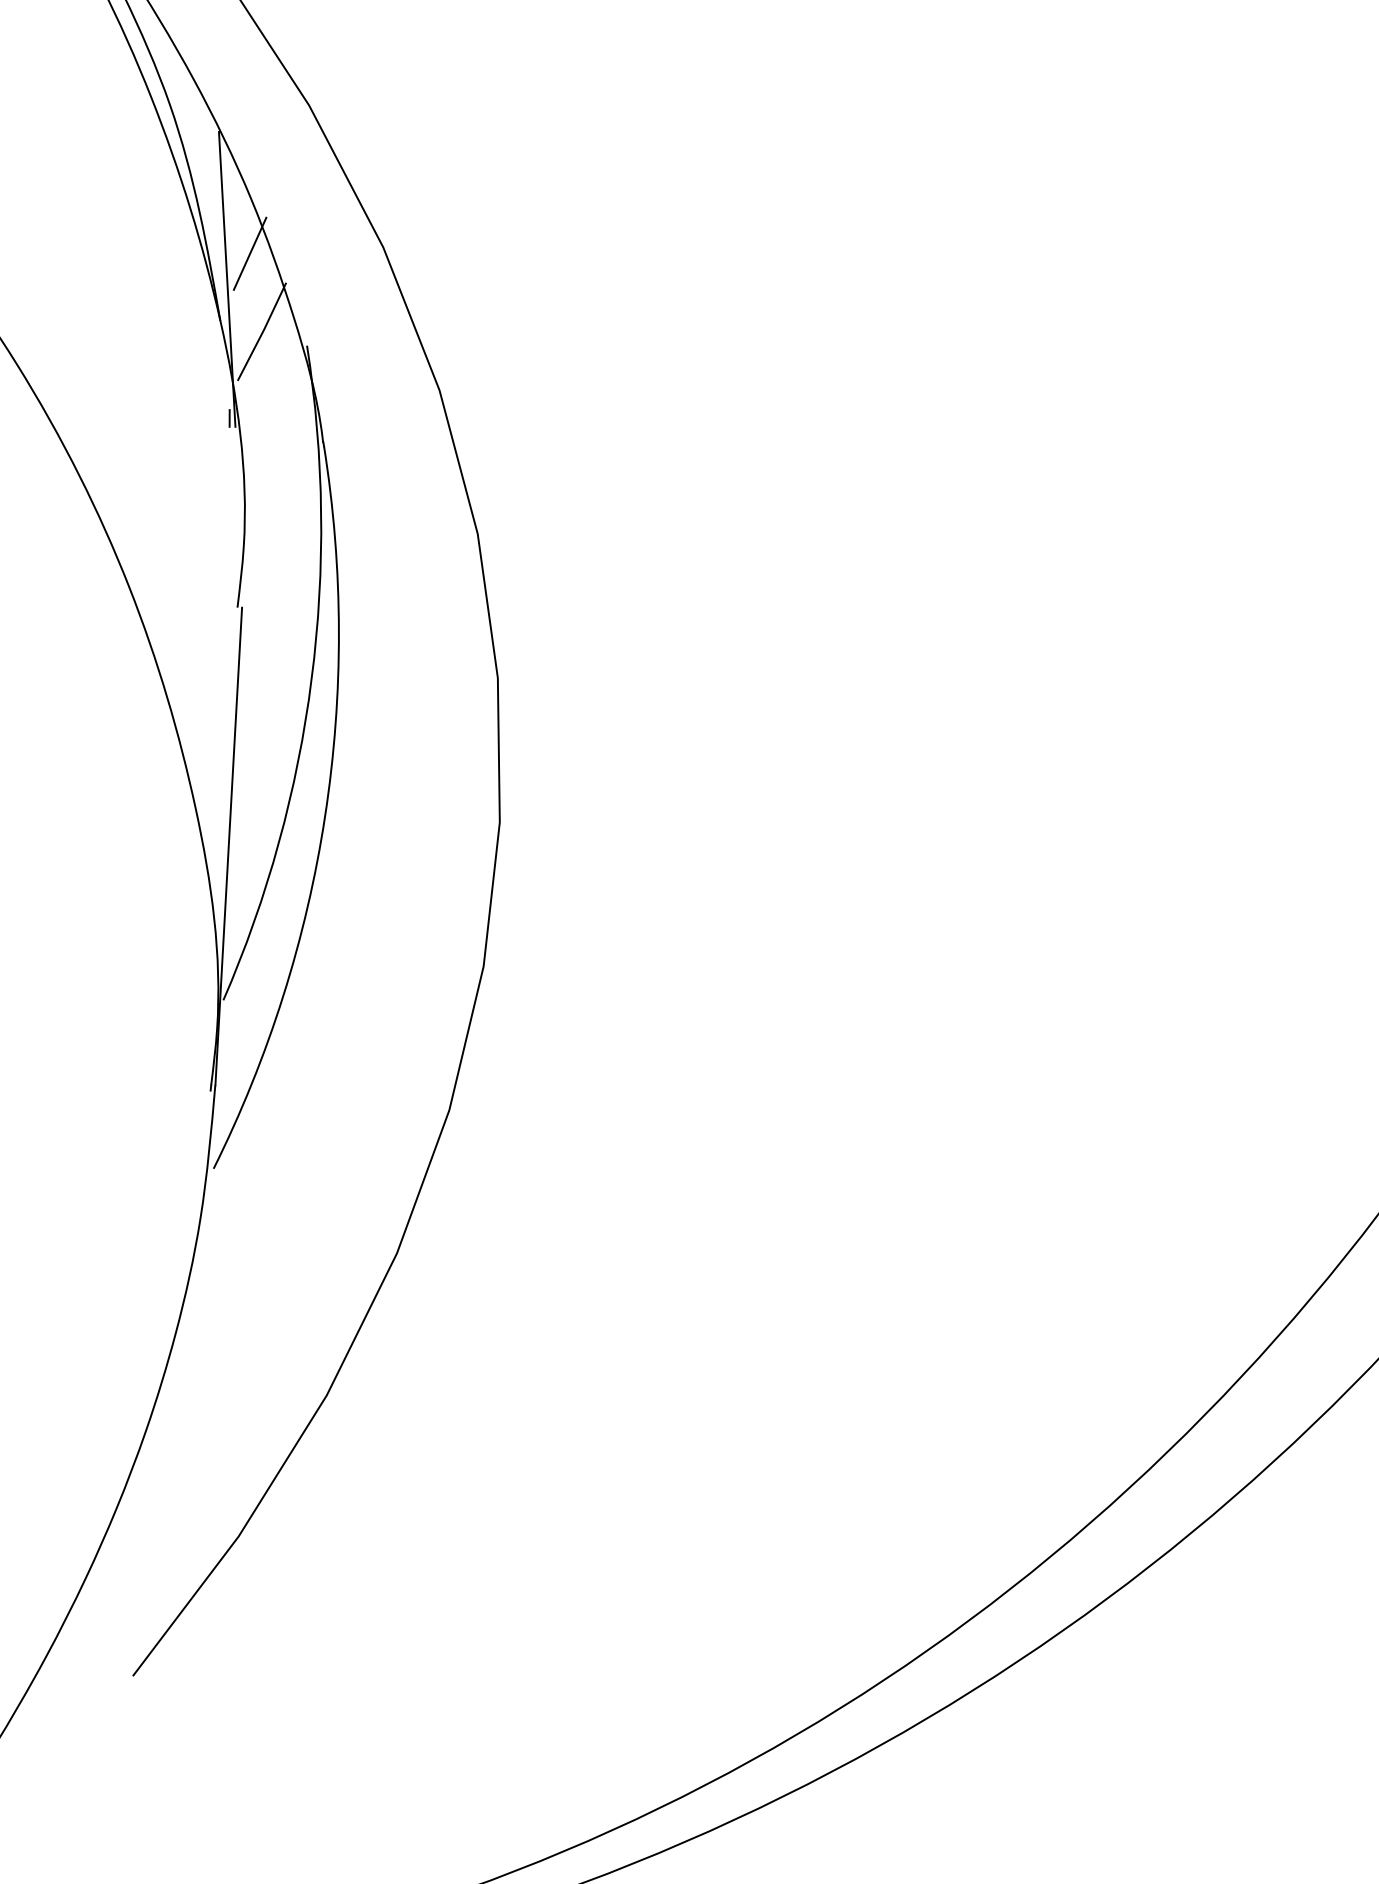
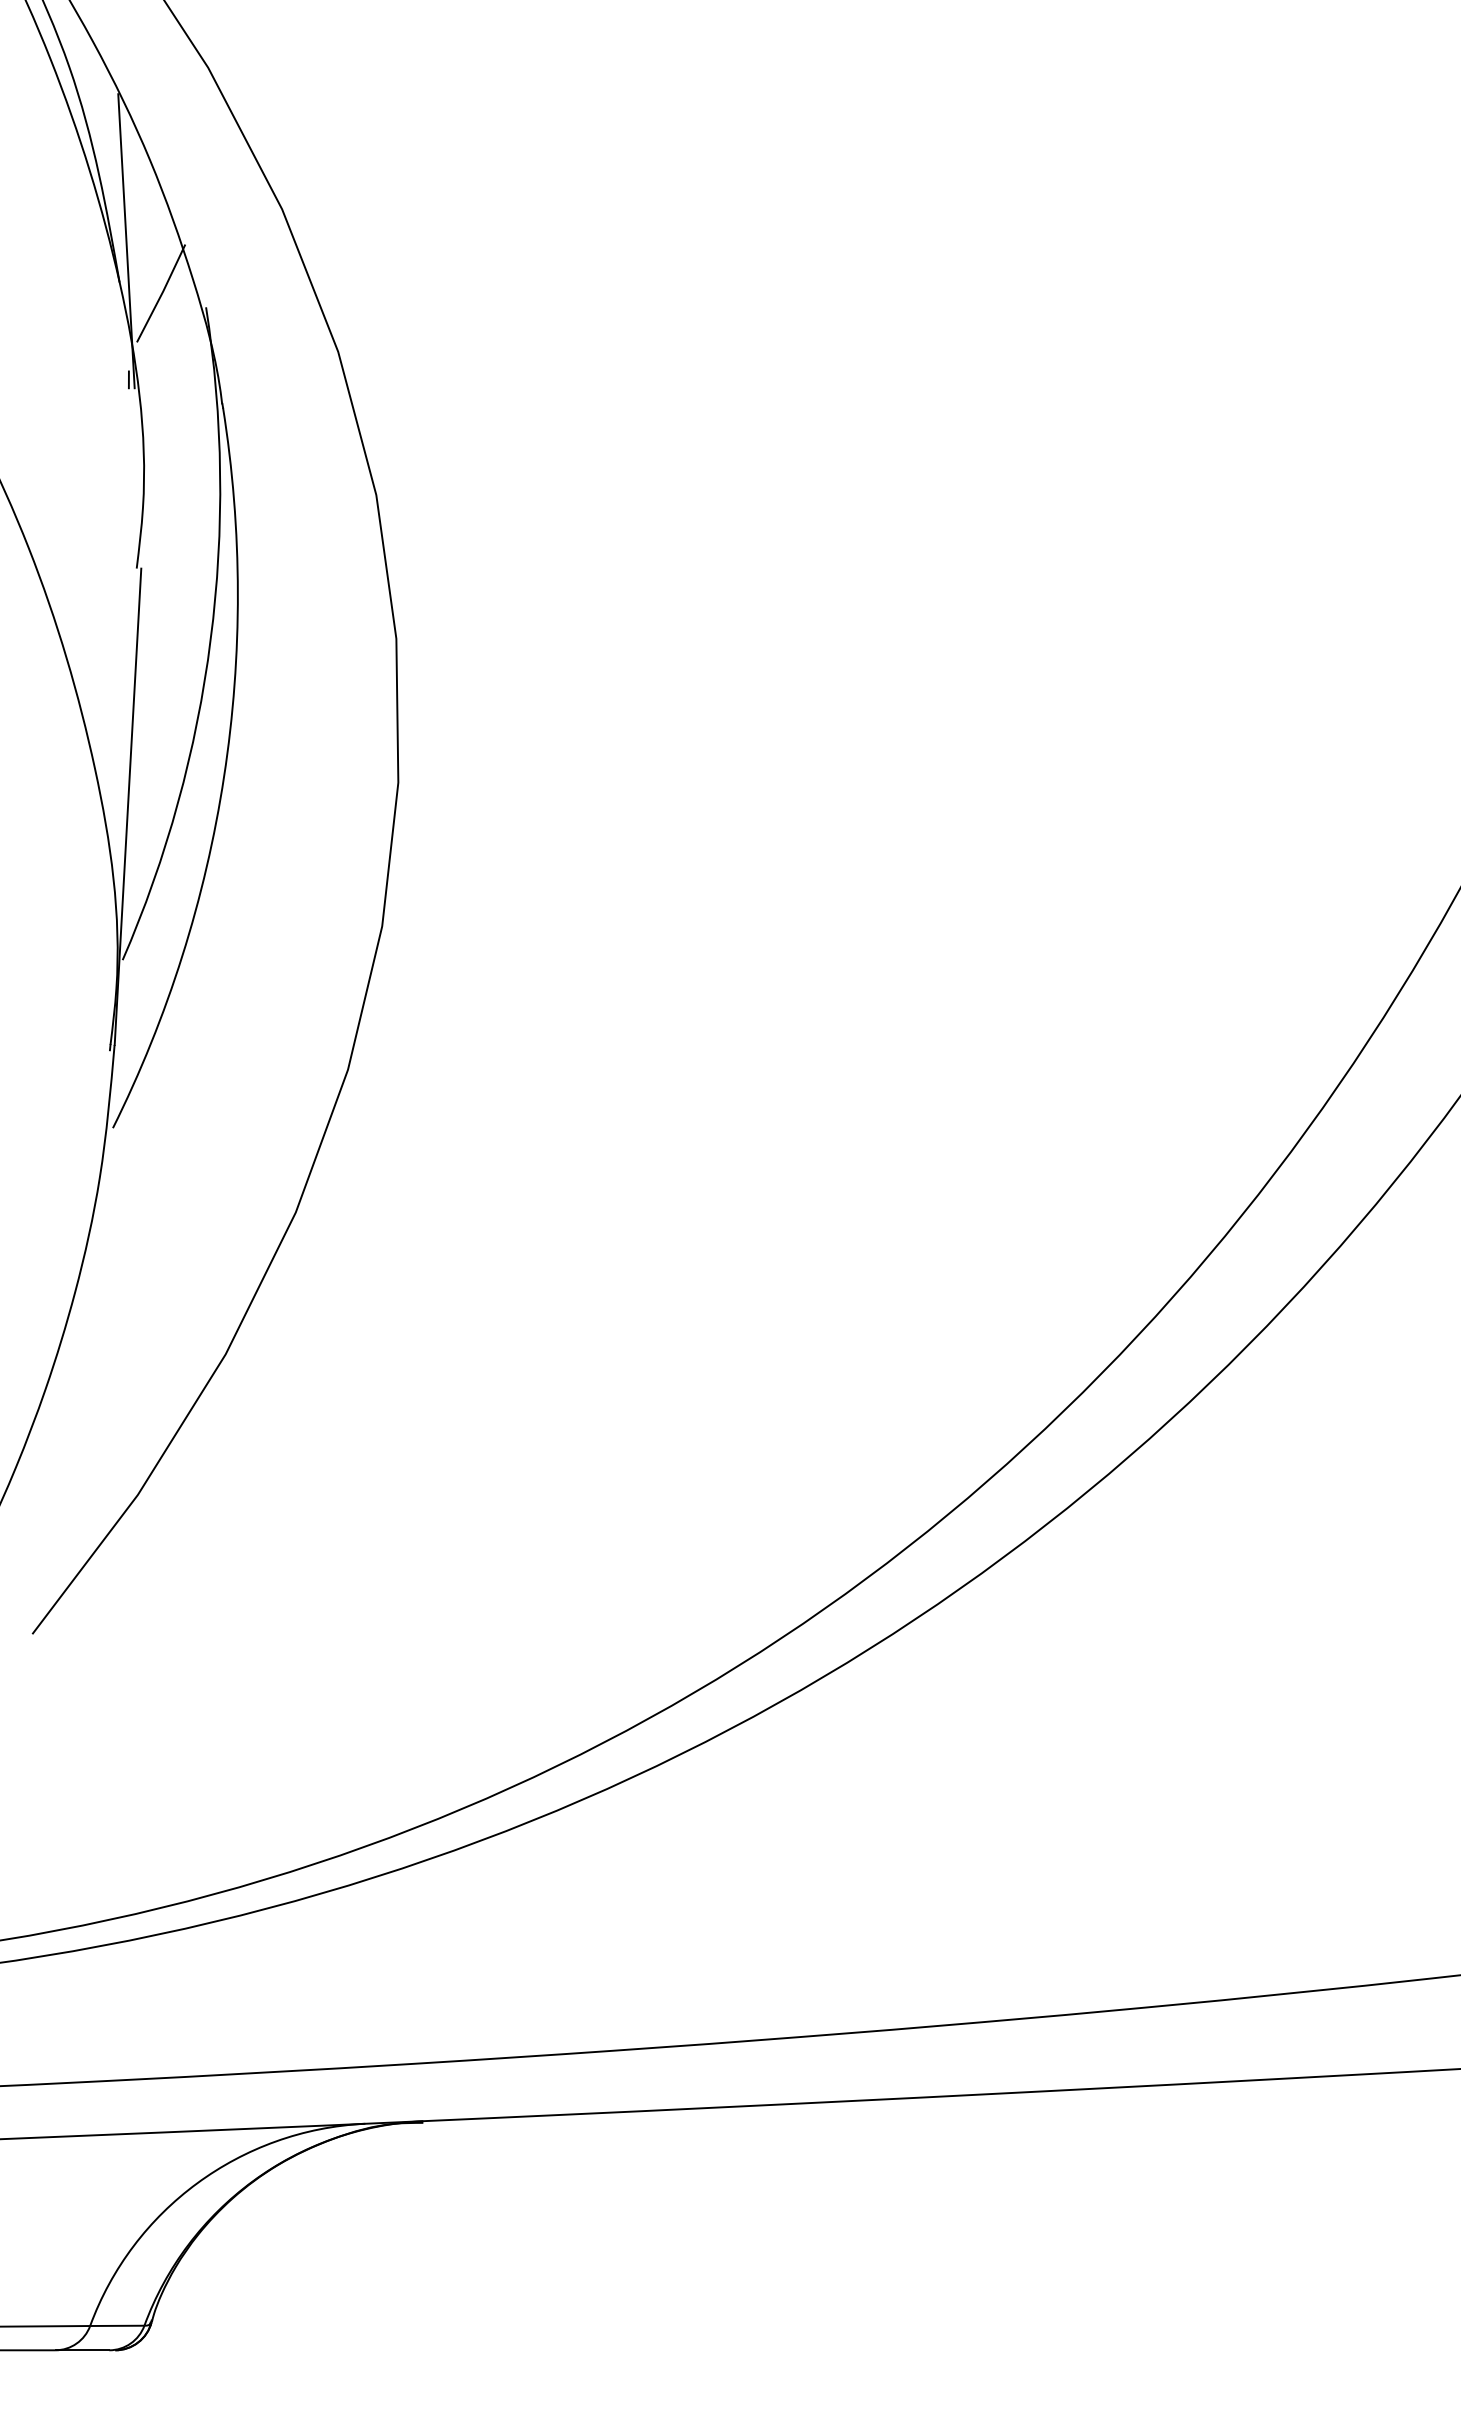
line: (250, 253) -> (149, 215), removed

